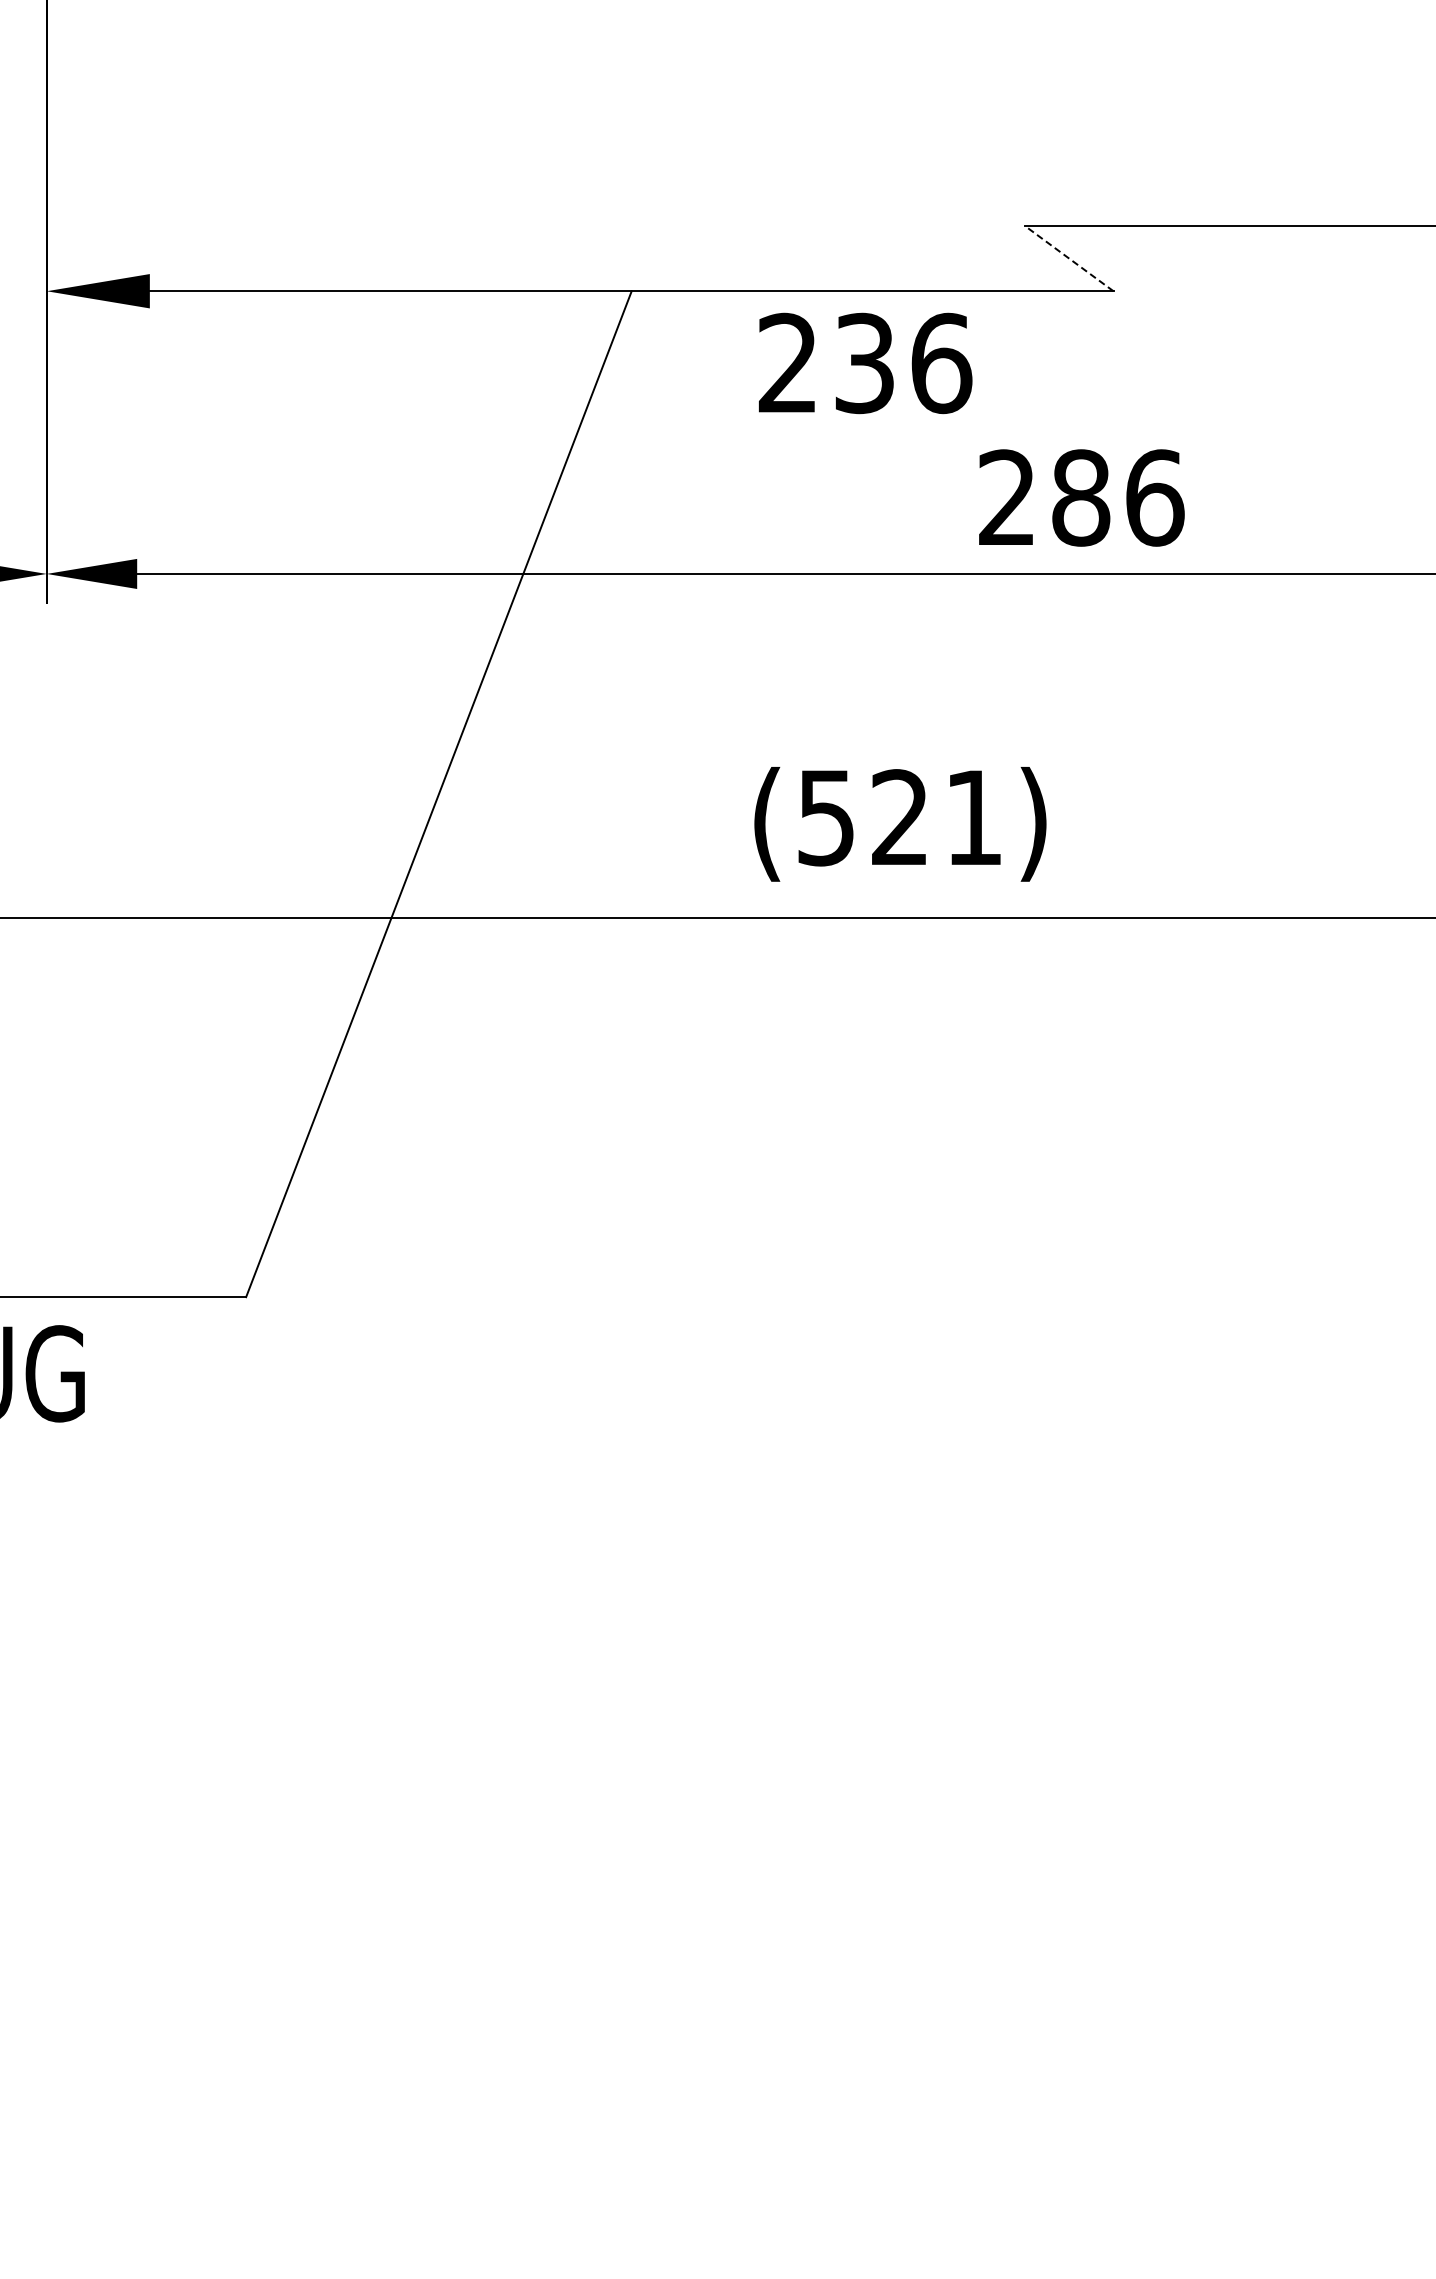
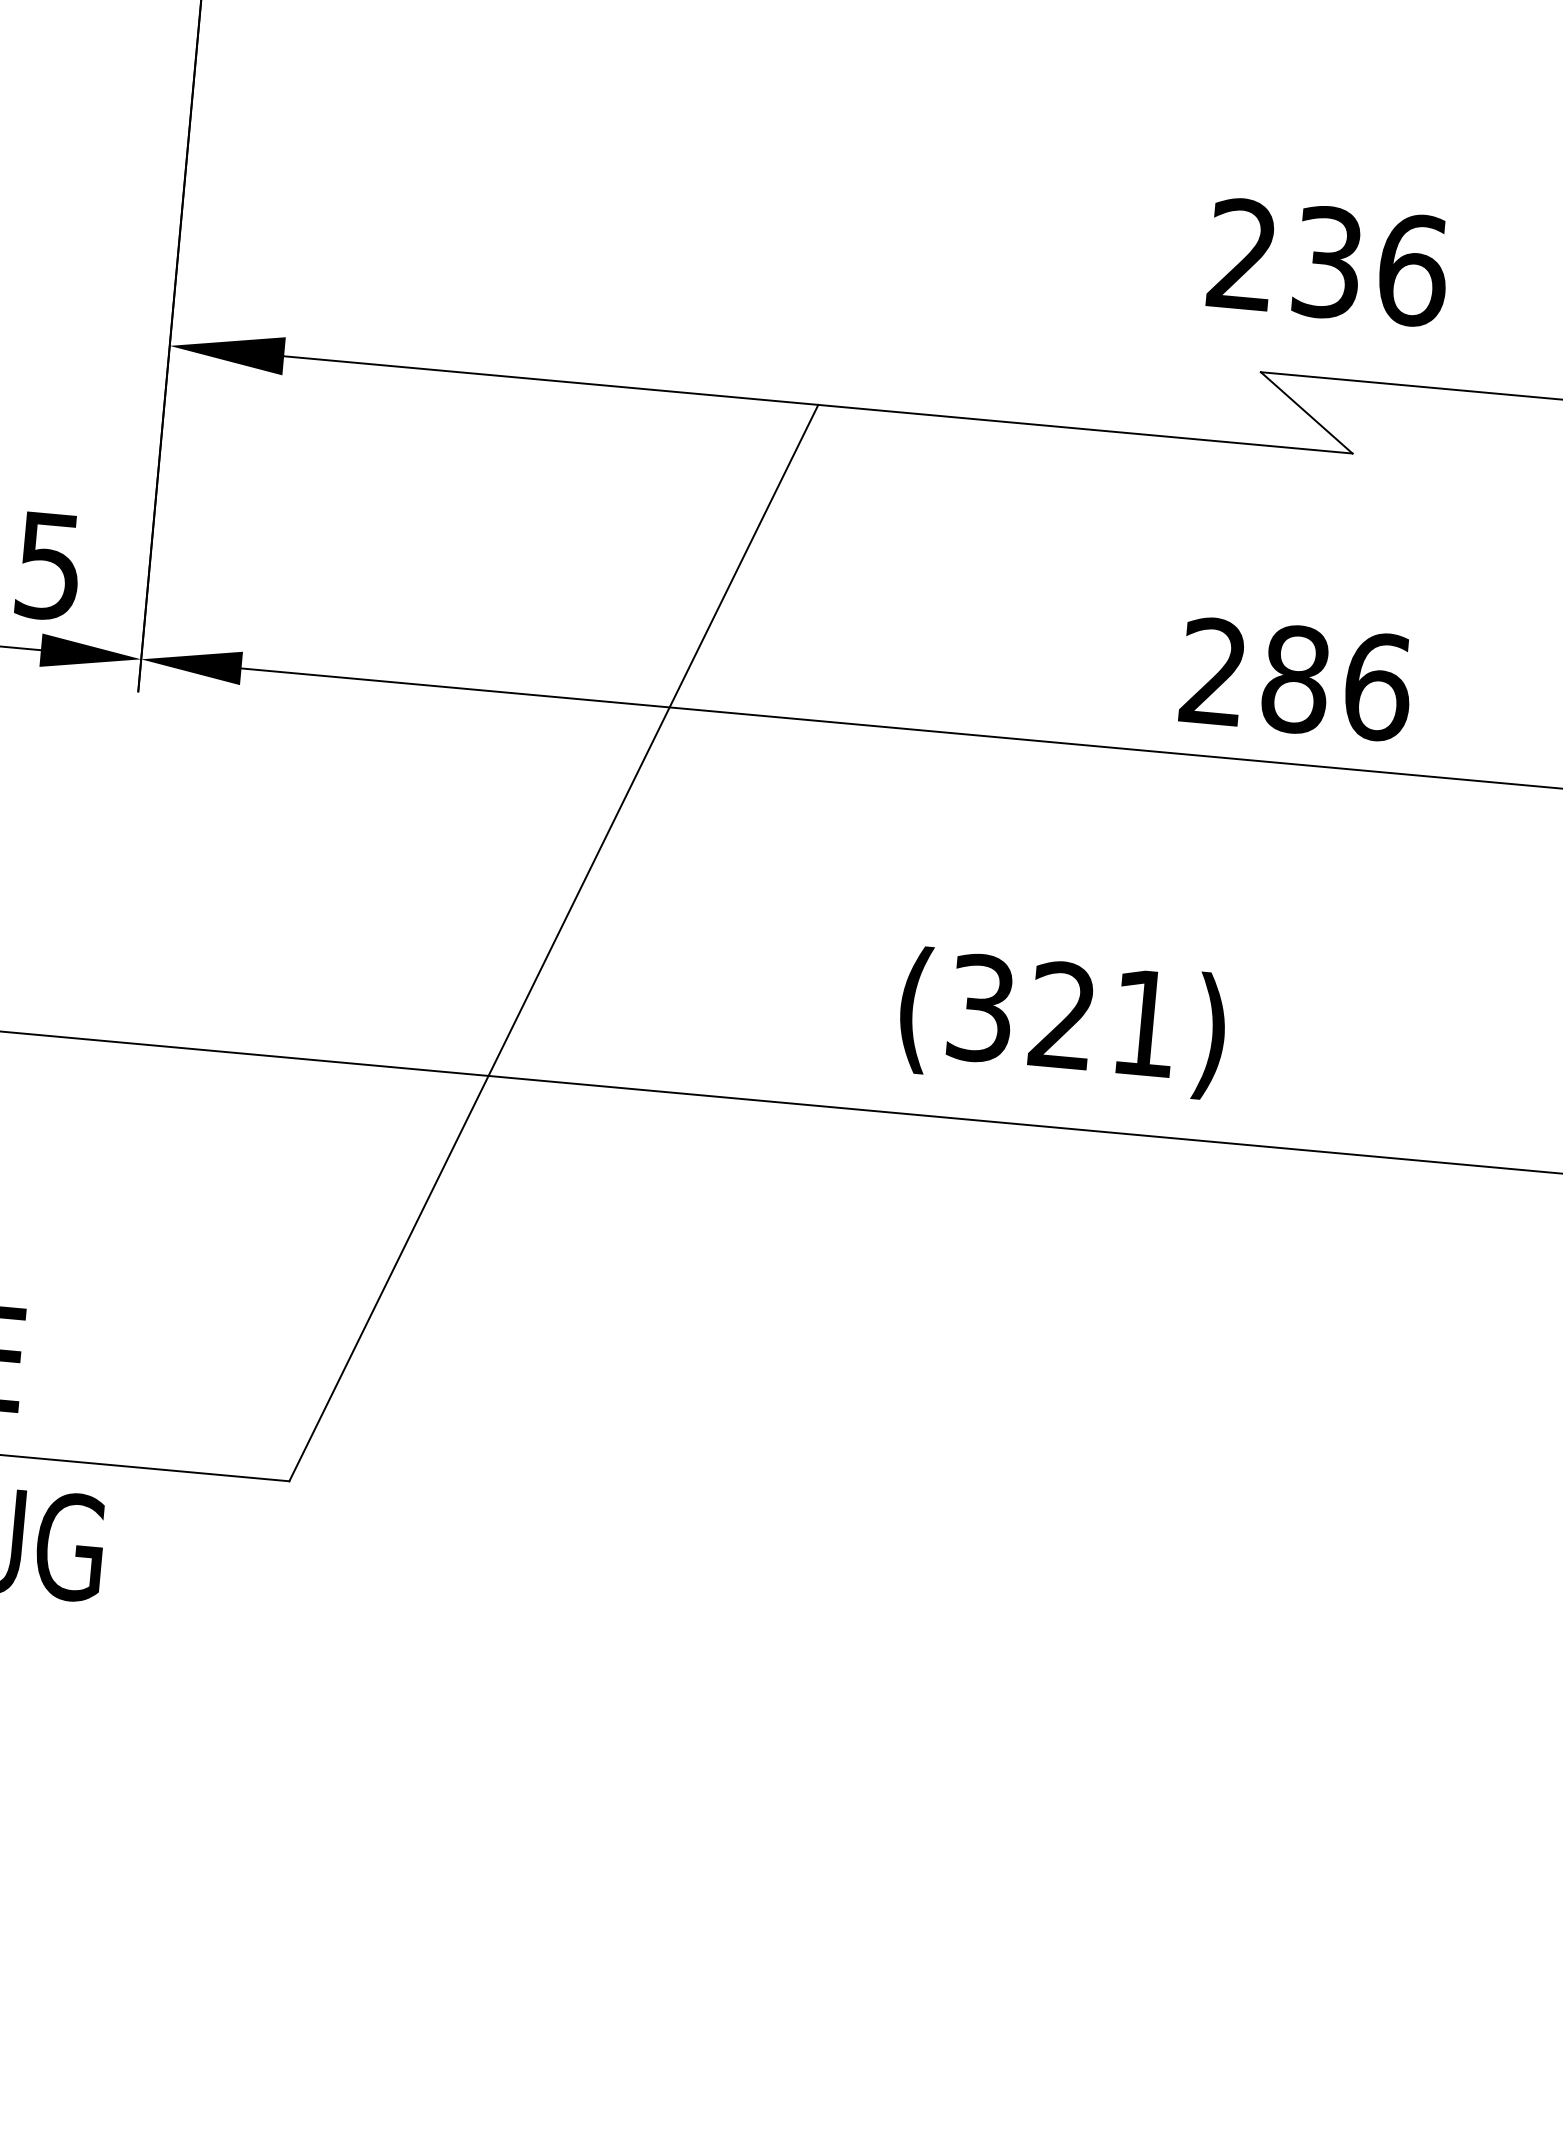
line: (1068, 258) -> (1305, 412), dashed -> solid
text: (865, 363) -> (1328, 262), moved
text: (826, 817) -> (981, 1008), (521) -> (321)

